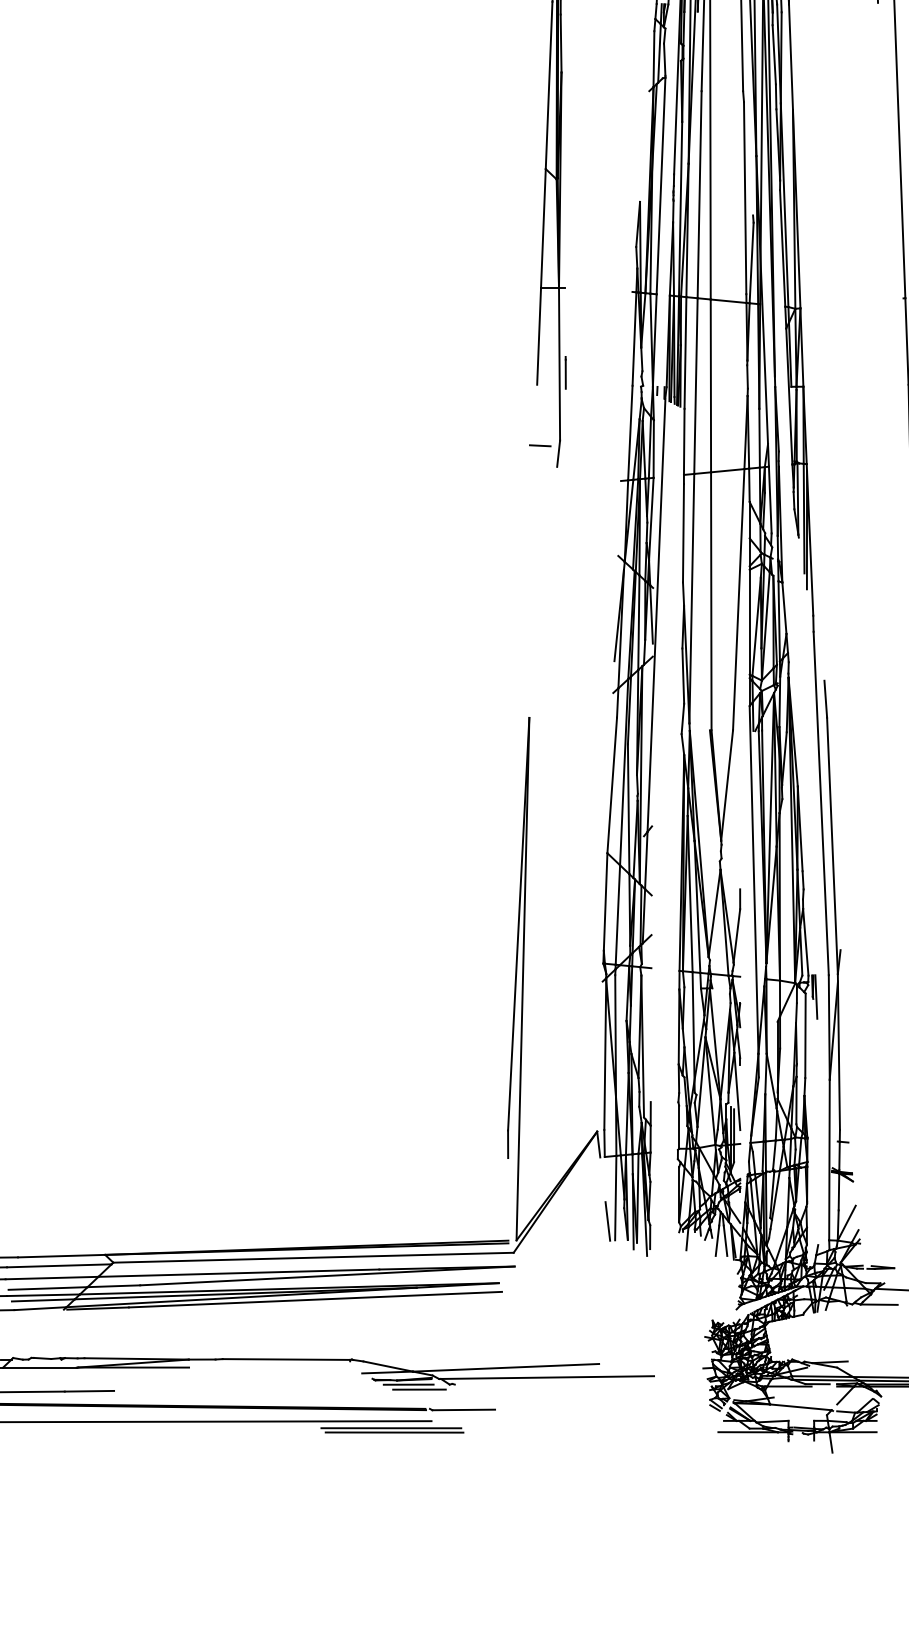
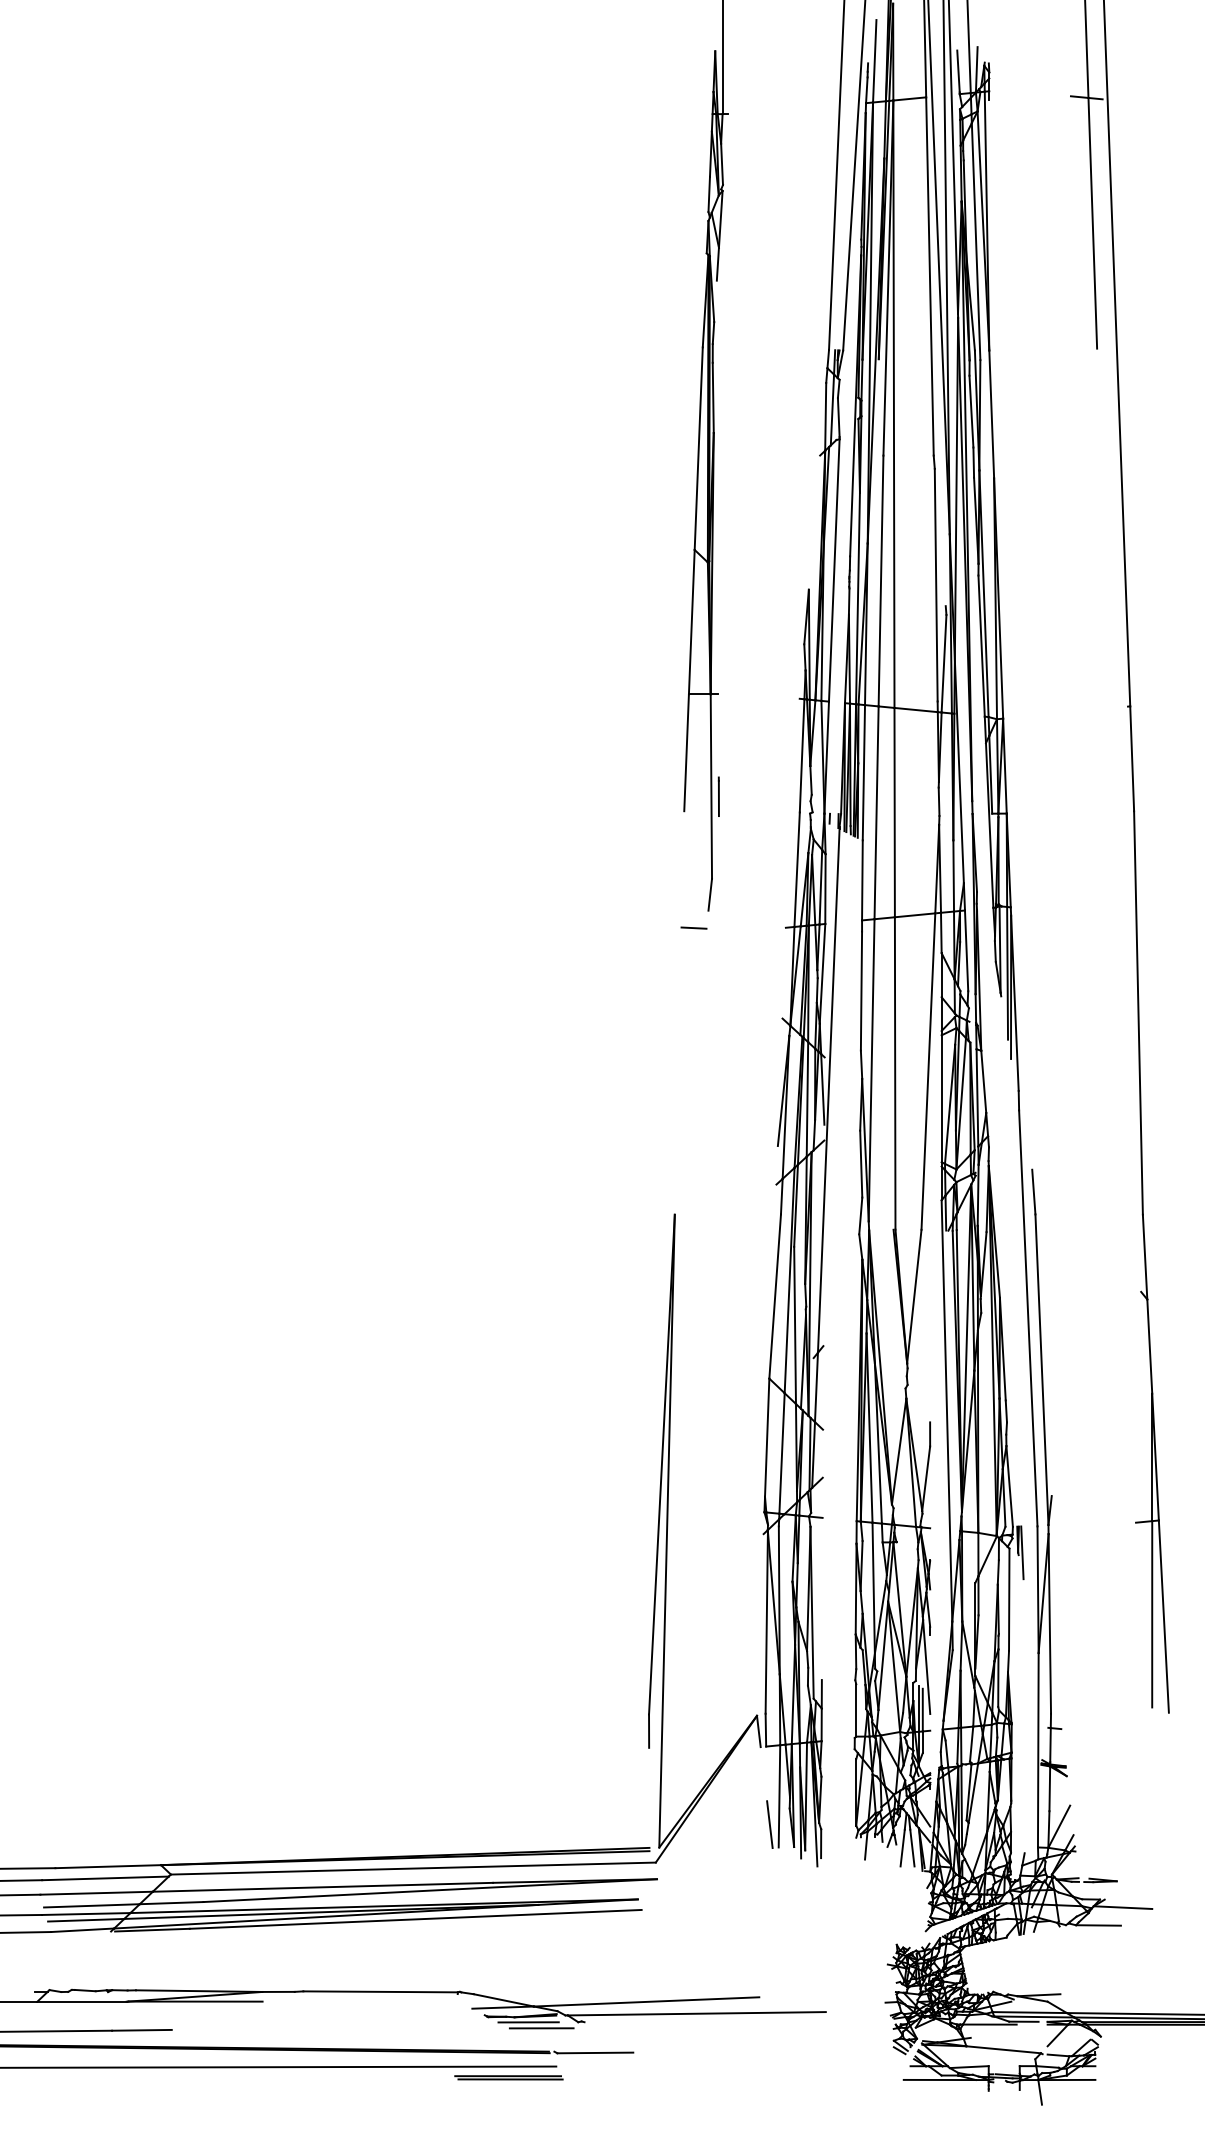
line: (539, 445) -> (693, 927), moved
part: (392, 1430) -> (508, 2077), size x0.62

